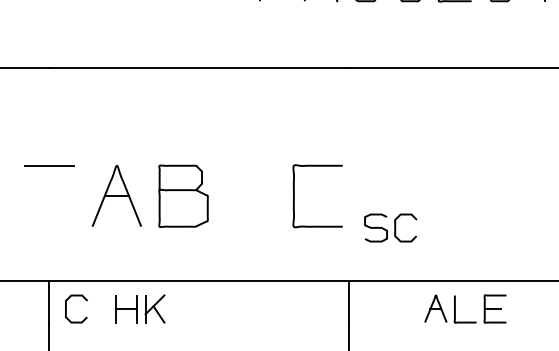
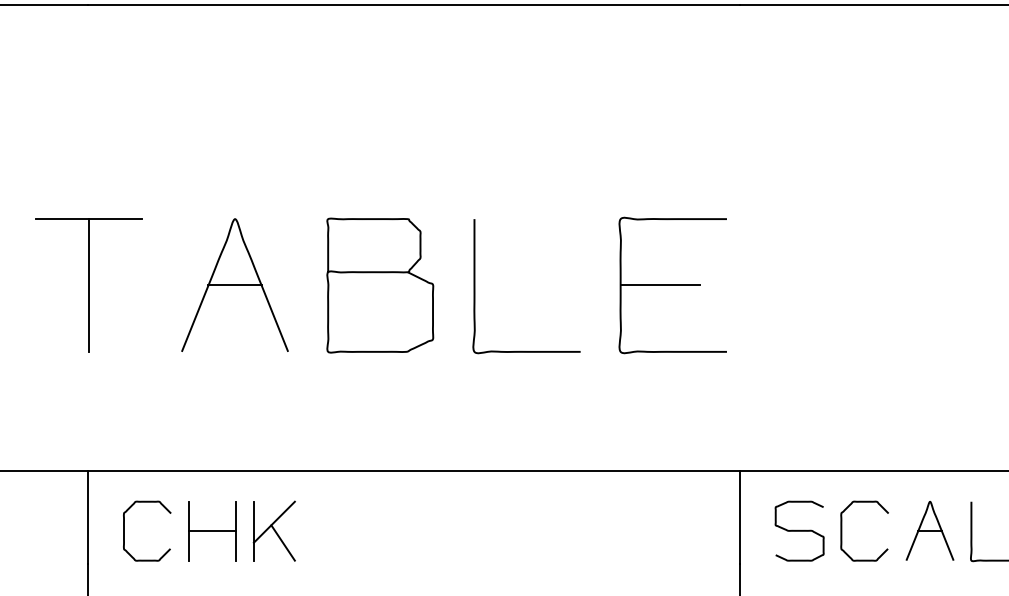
line: (49, 195) -> (88, 283), added
line: (311, 195) -> (658, 283), added
curve: (227, 196) -> (476, 286), added
part: (390, 227) -> (831, 530), moved
part: (140, 308) -> (242, 530), moved

